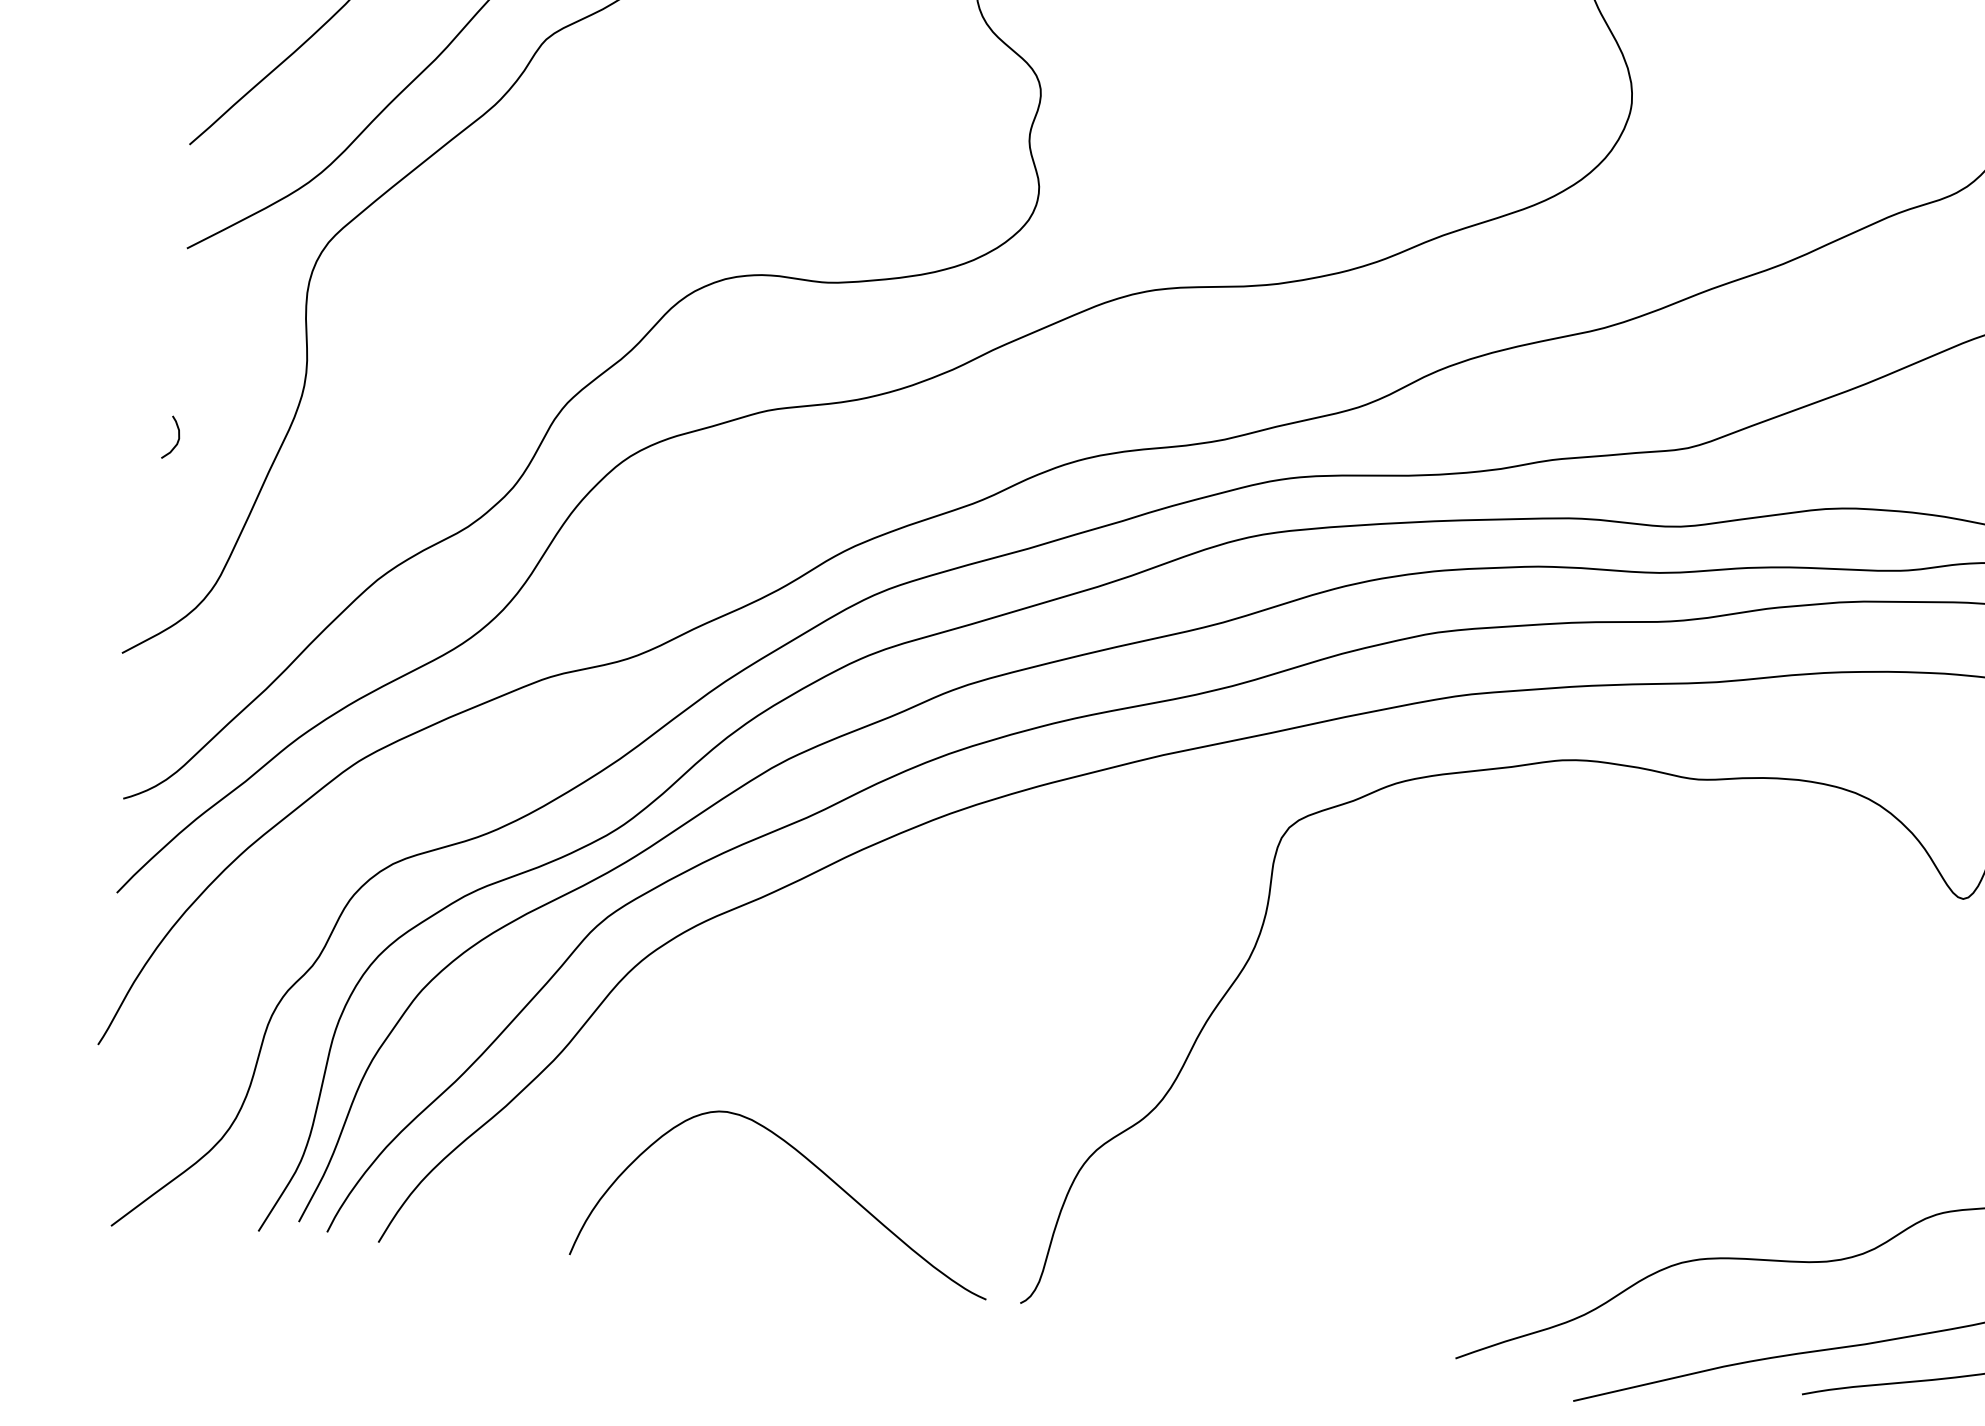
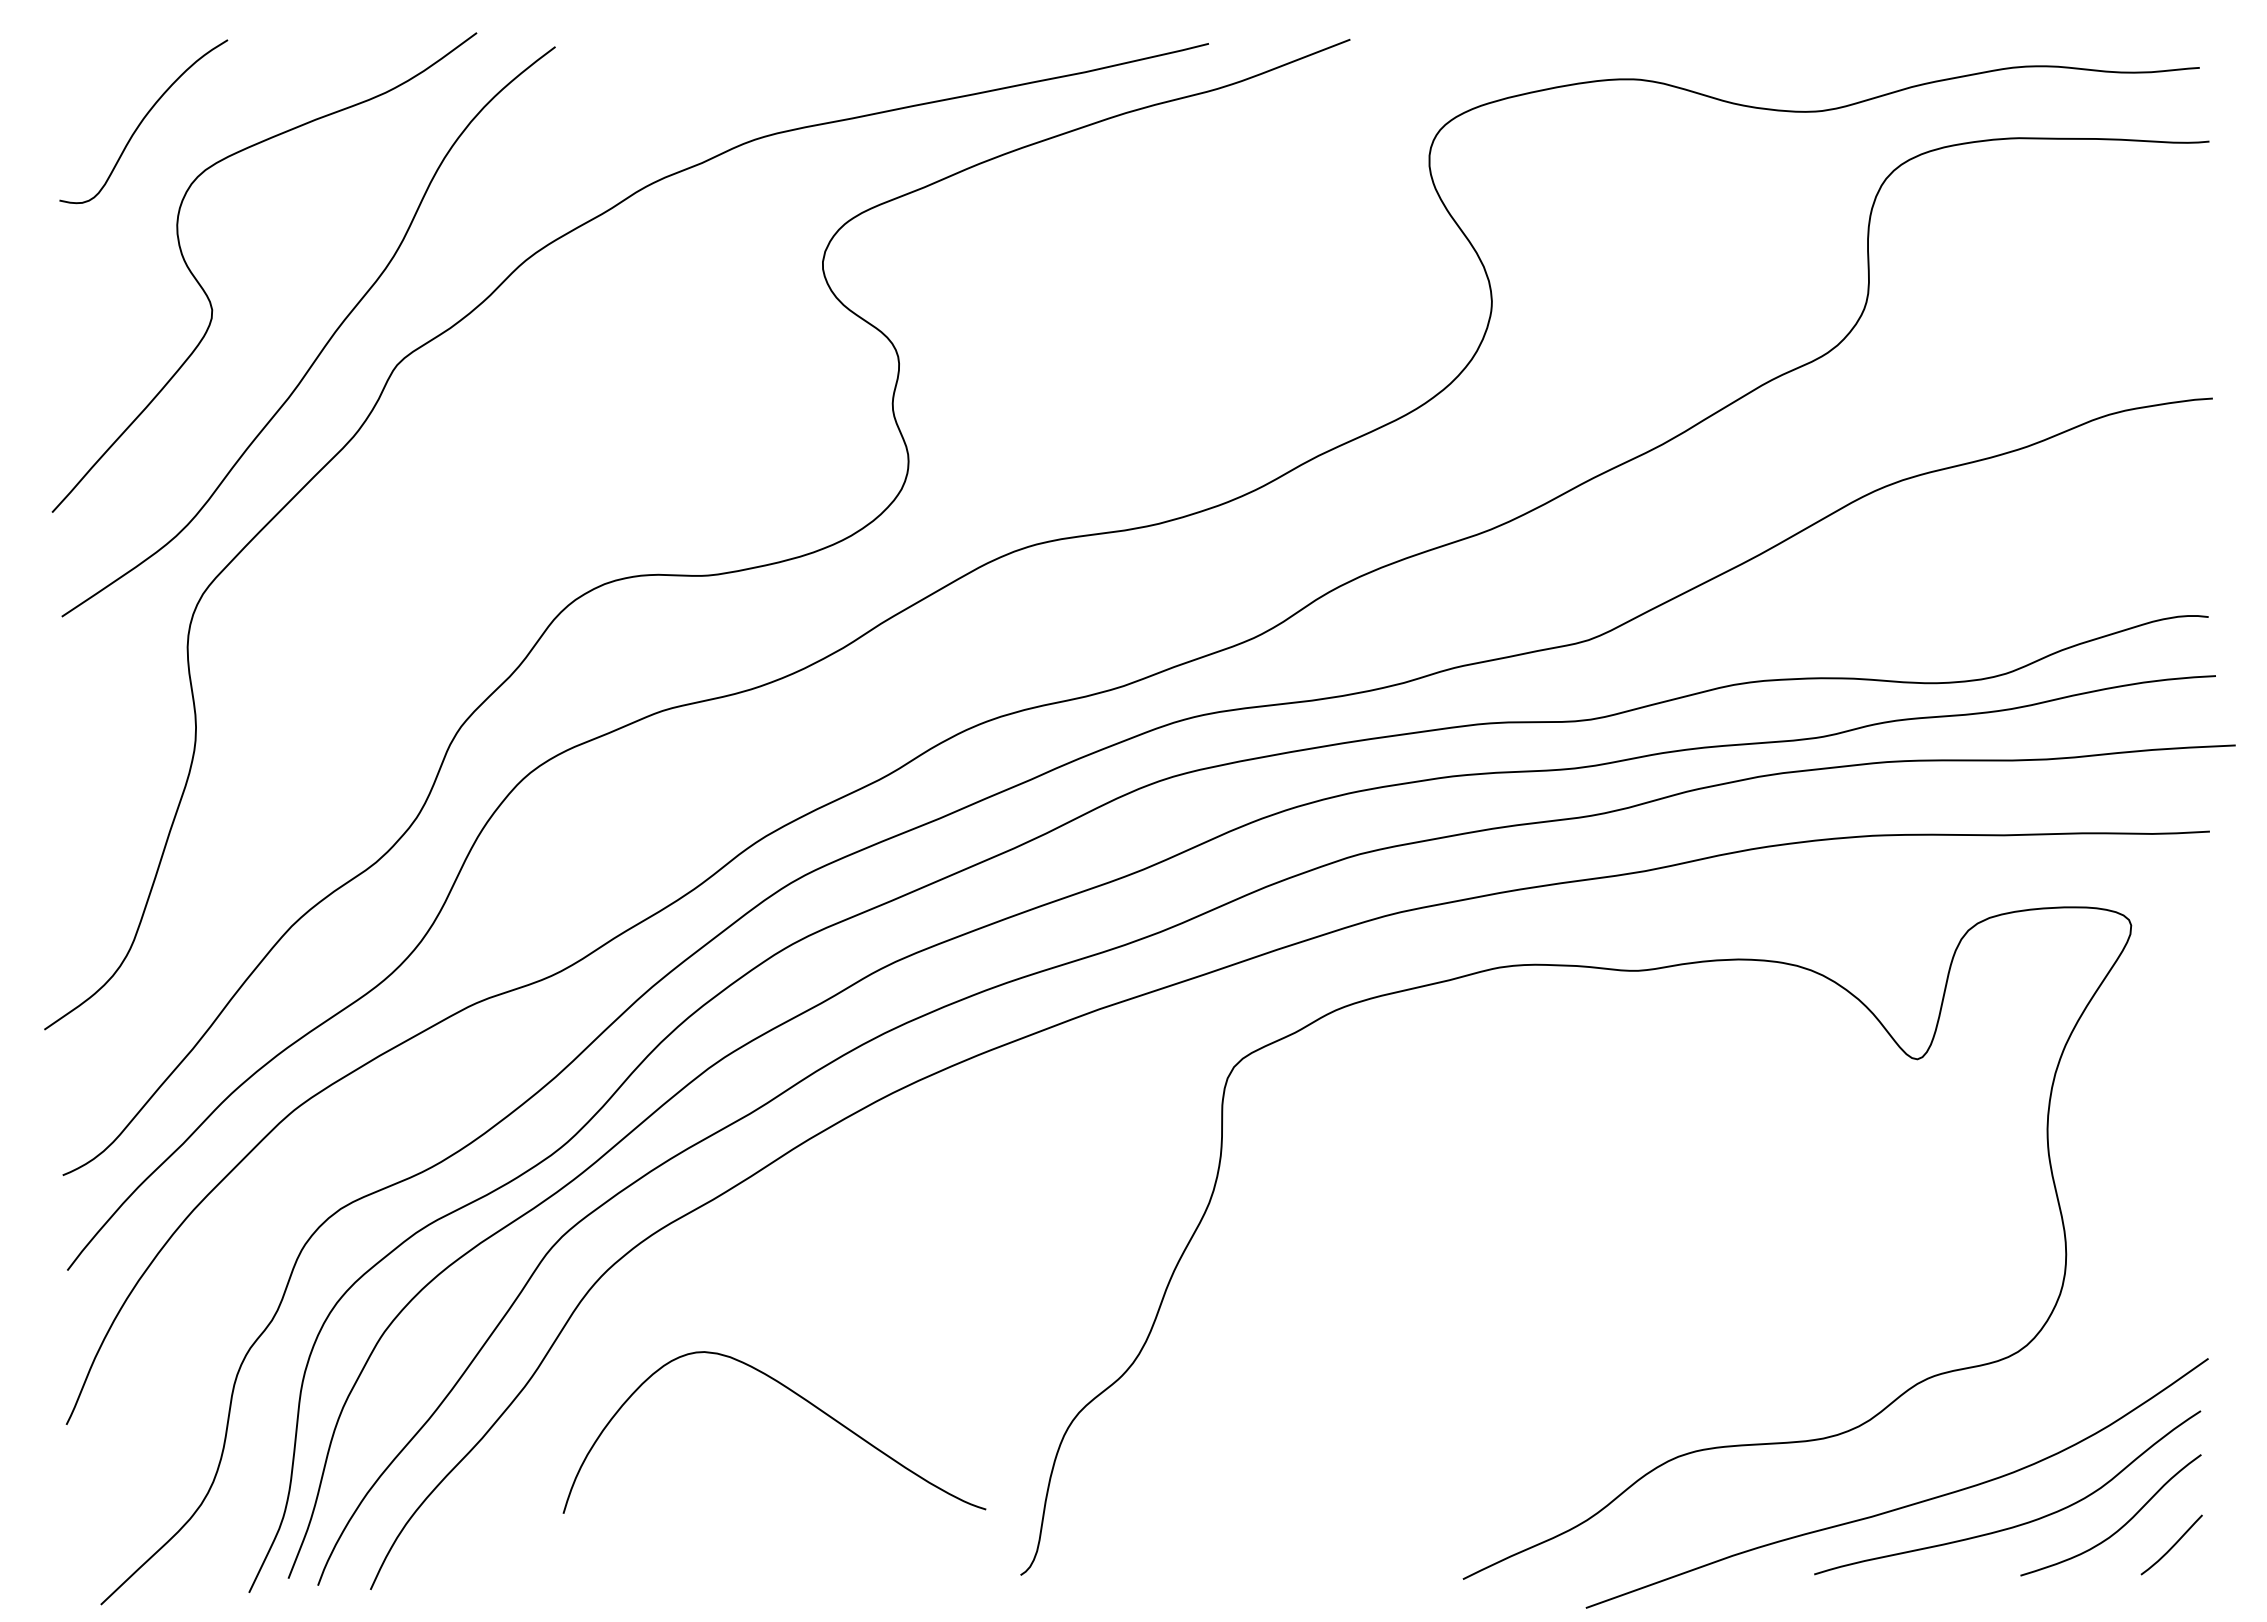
curve: (176, 441) -> (74, 811), removed
curve: (814, 1166) -> (798, 1396), moved

